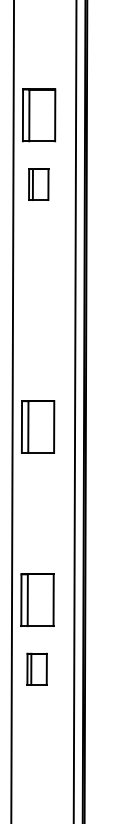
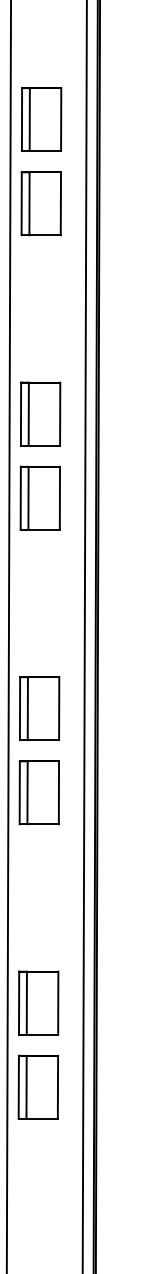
part: (38, 184) -> (39, 497), size x1.67
part: (38, 357) -> (39, 708), added
part: (36, 668) -> (37, 1086), size x1.67

